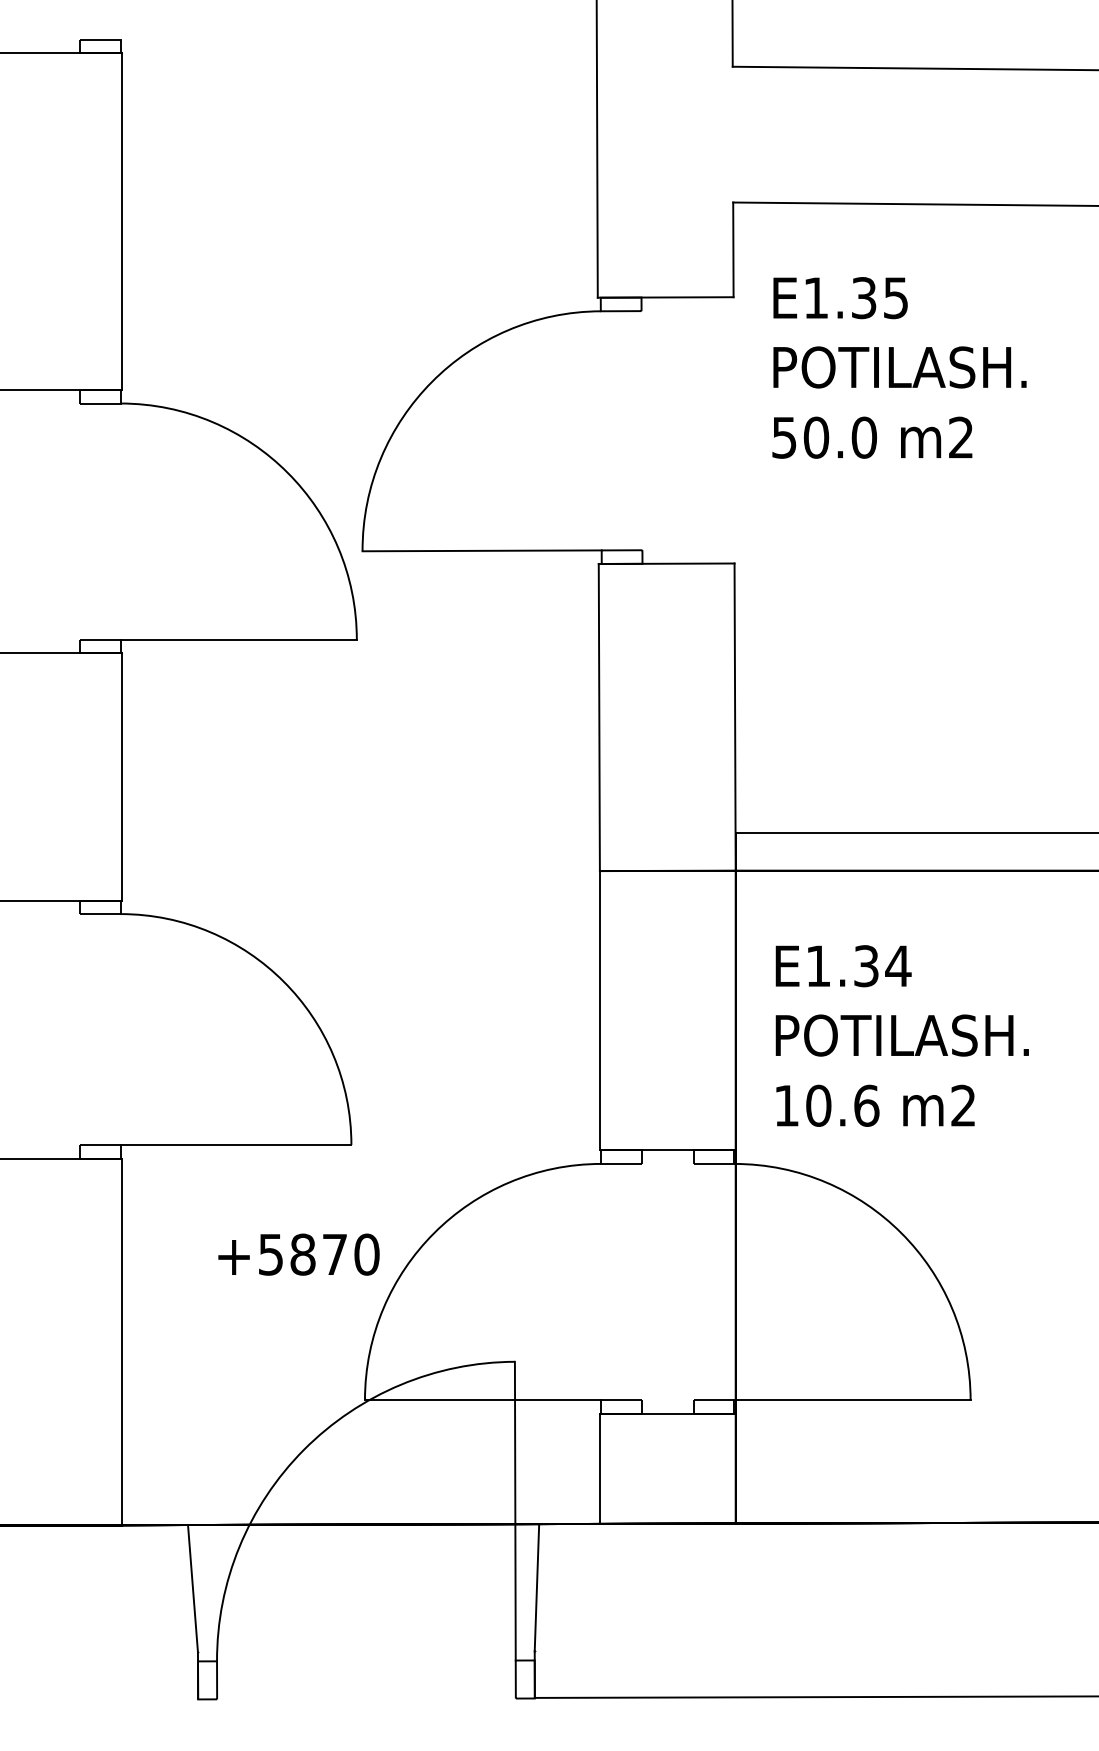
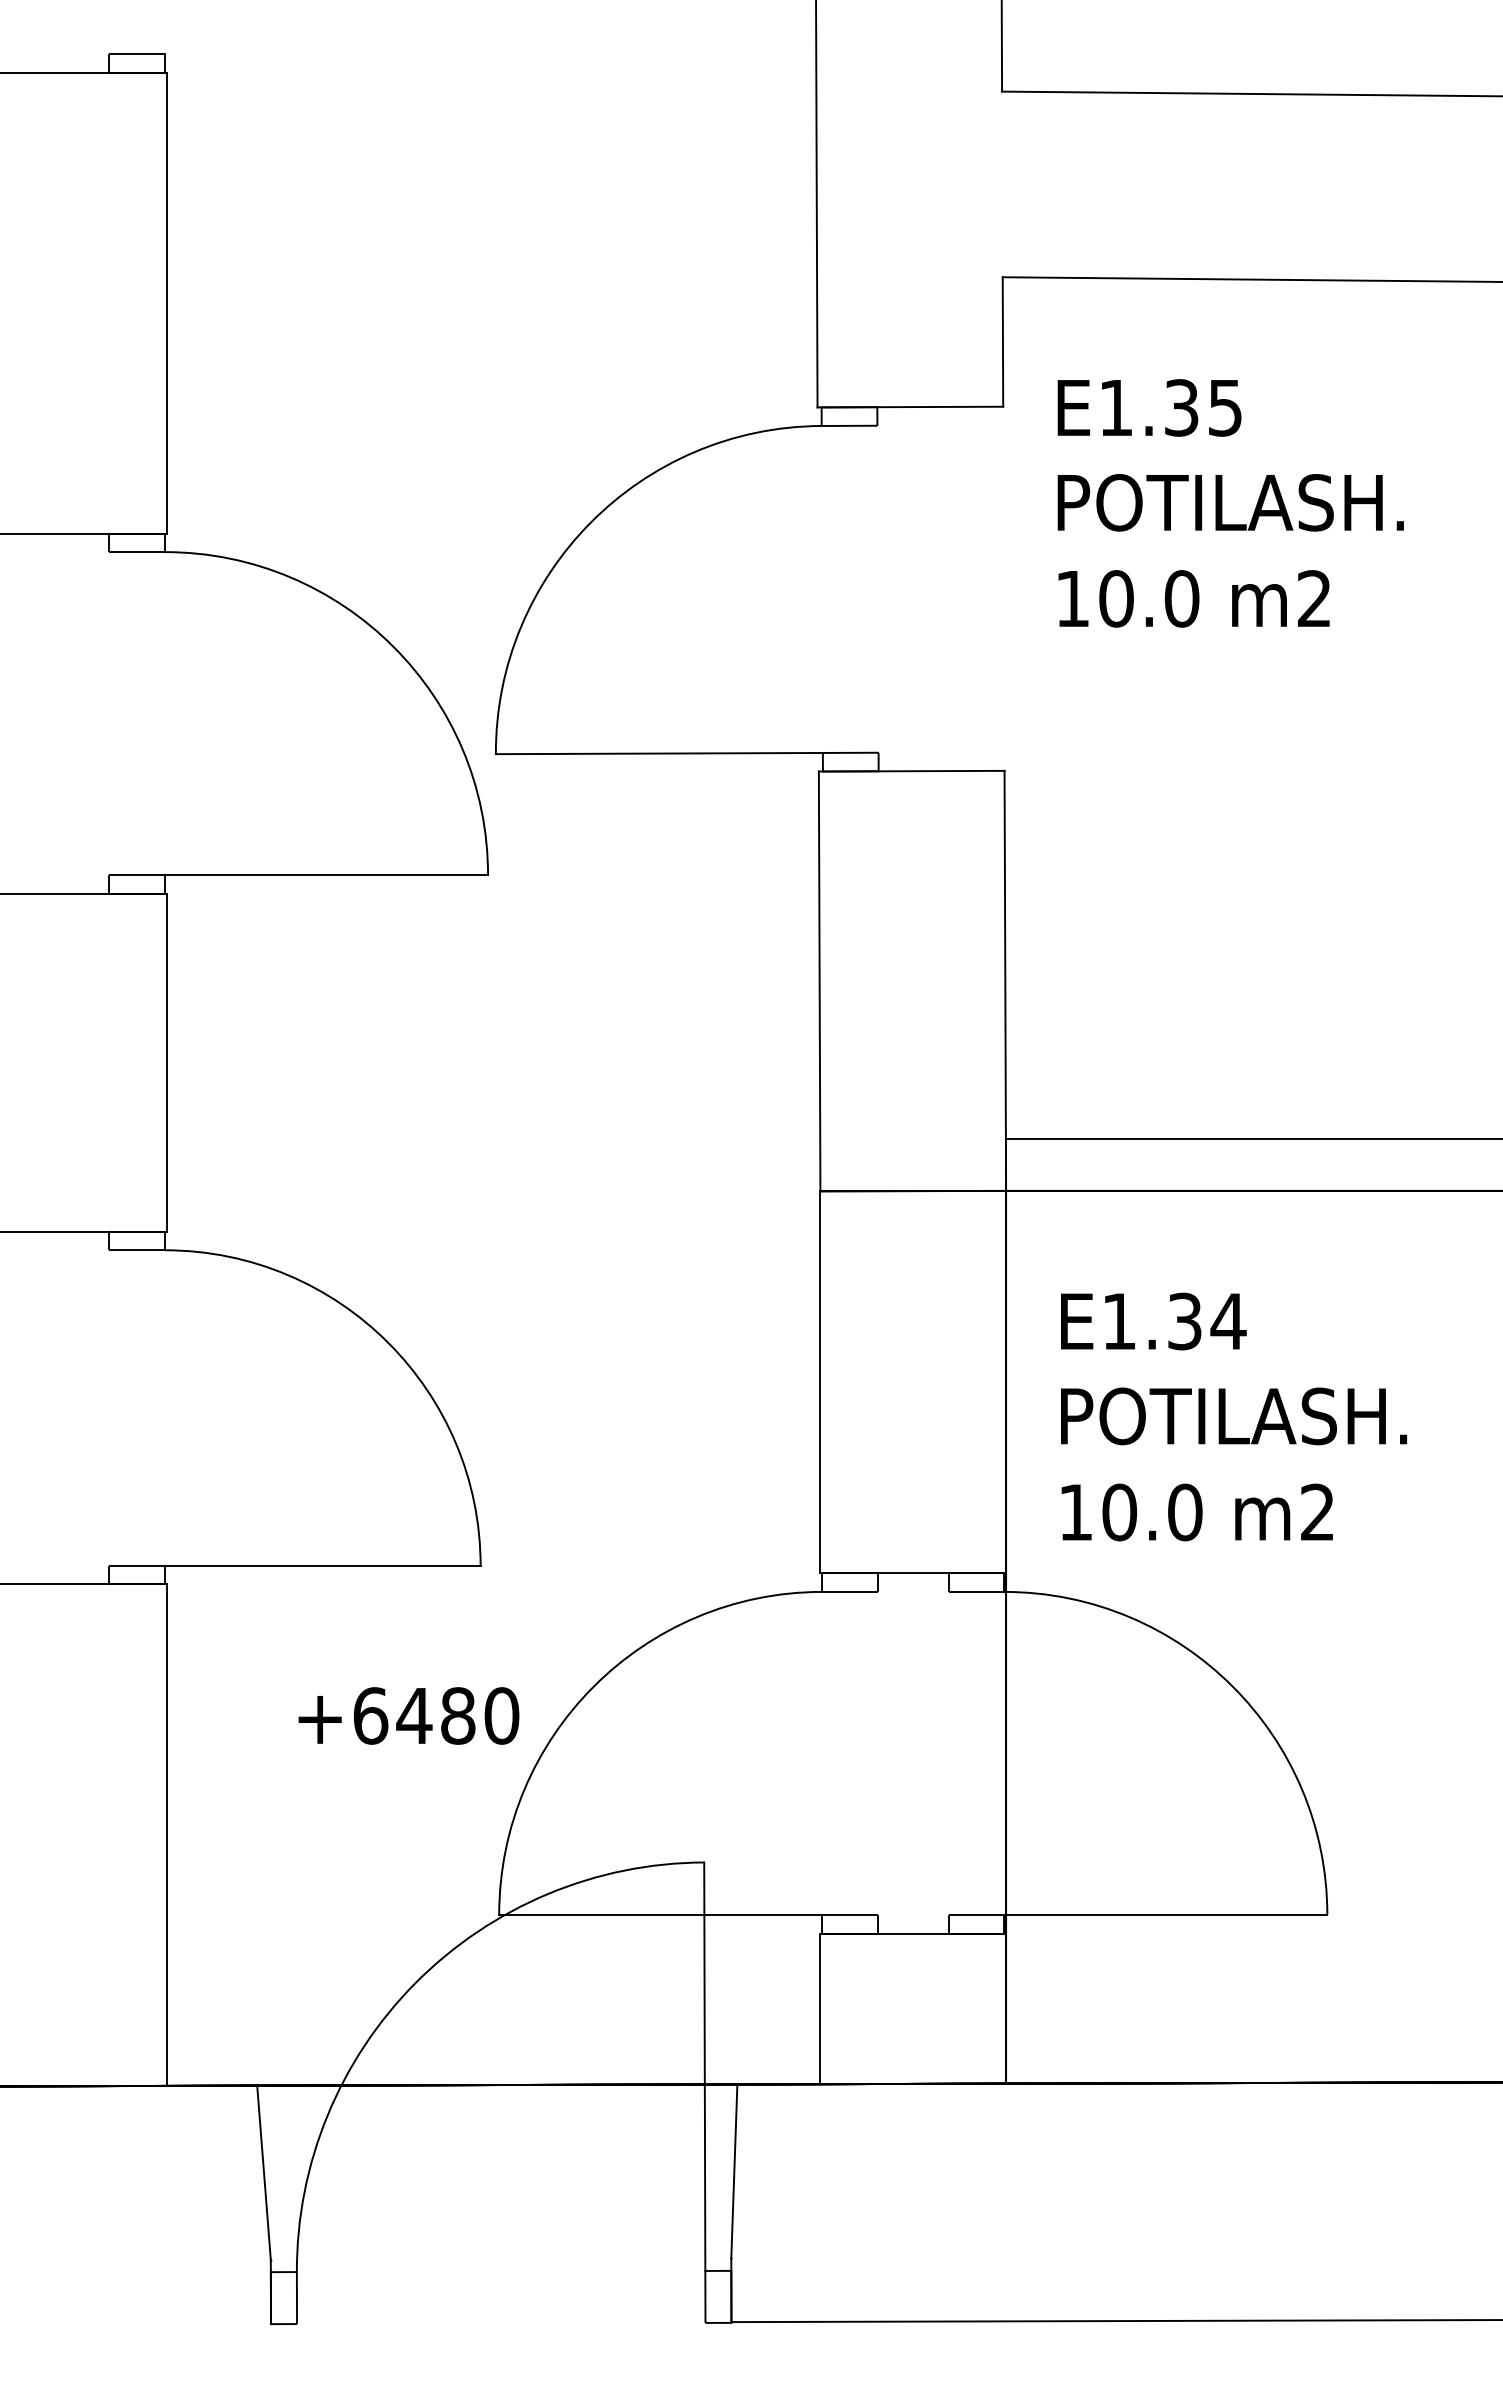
text: (784, 438) -> (1072, 599), 50.0 -> 10.0
text: (866, 1105) -> (1185, 1512), 10.6 -> 10.0
text: (303, 1254) -> (414, 1715), +5870 -> +6480

